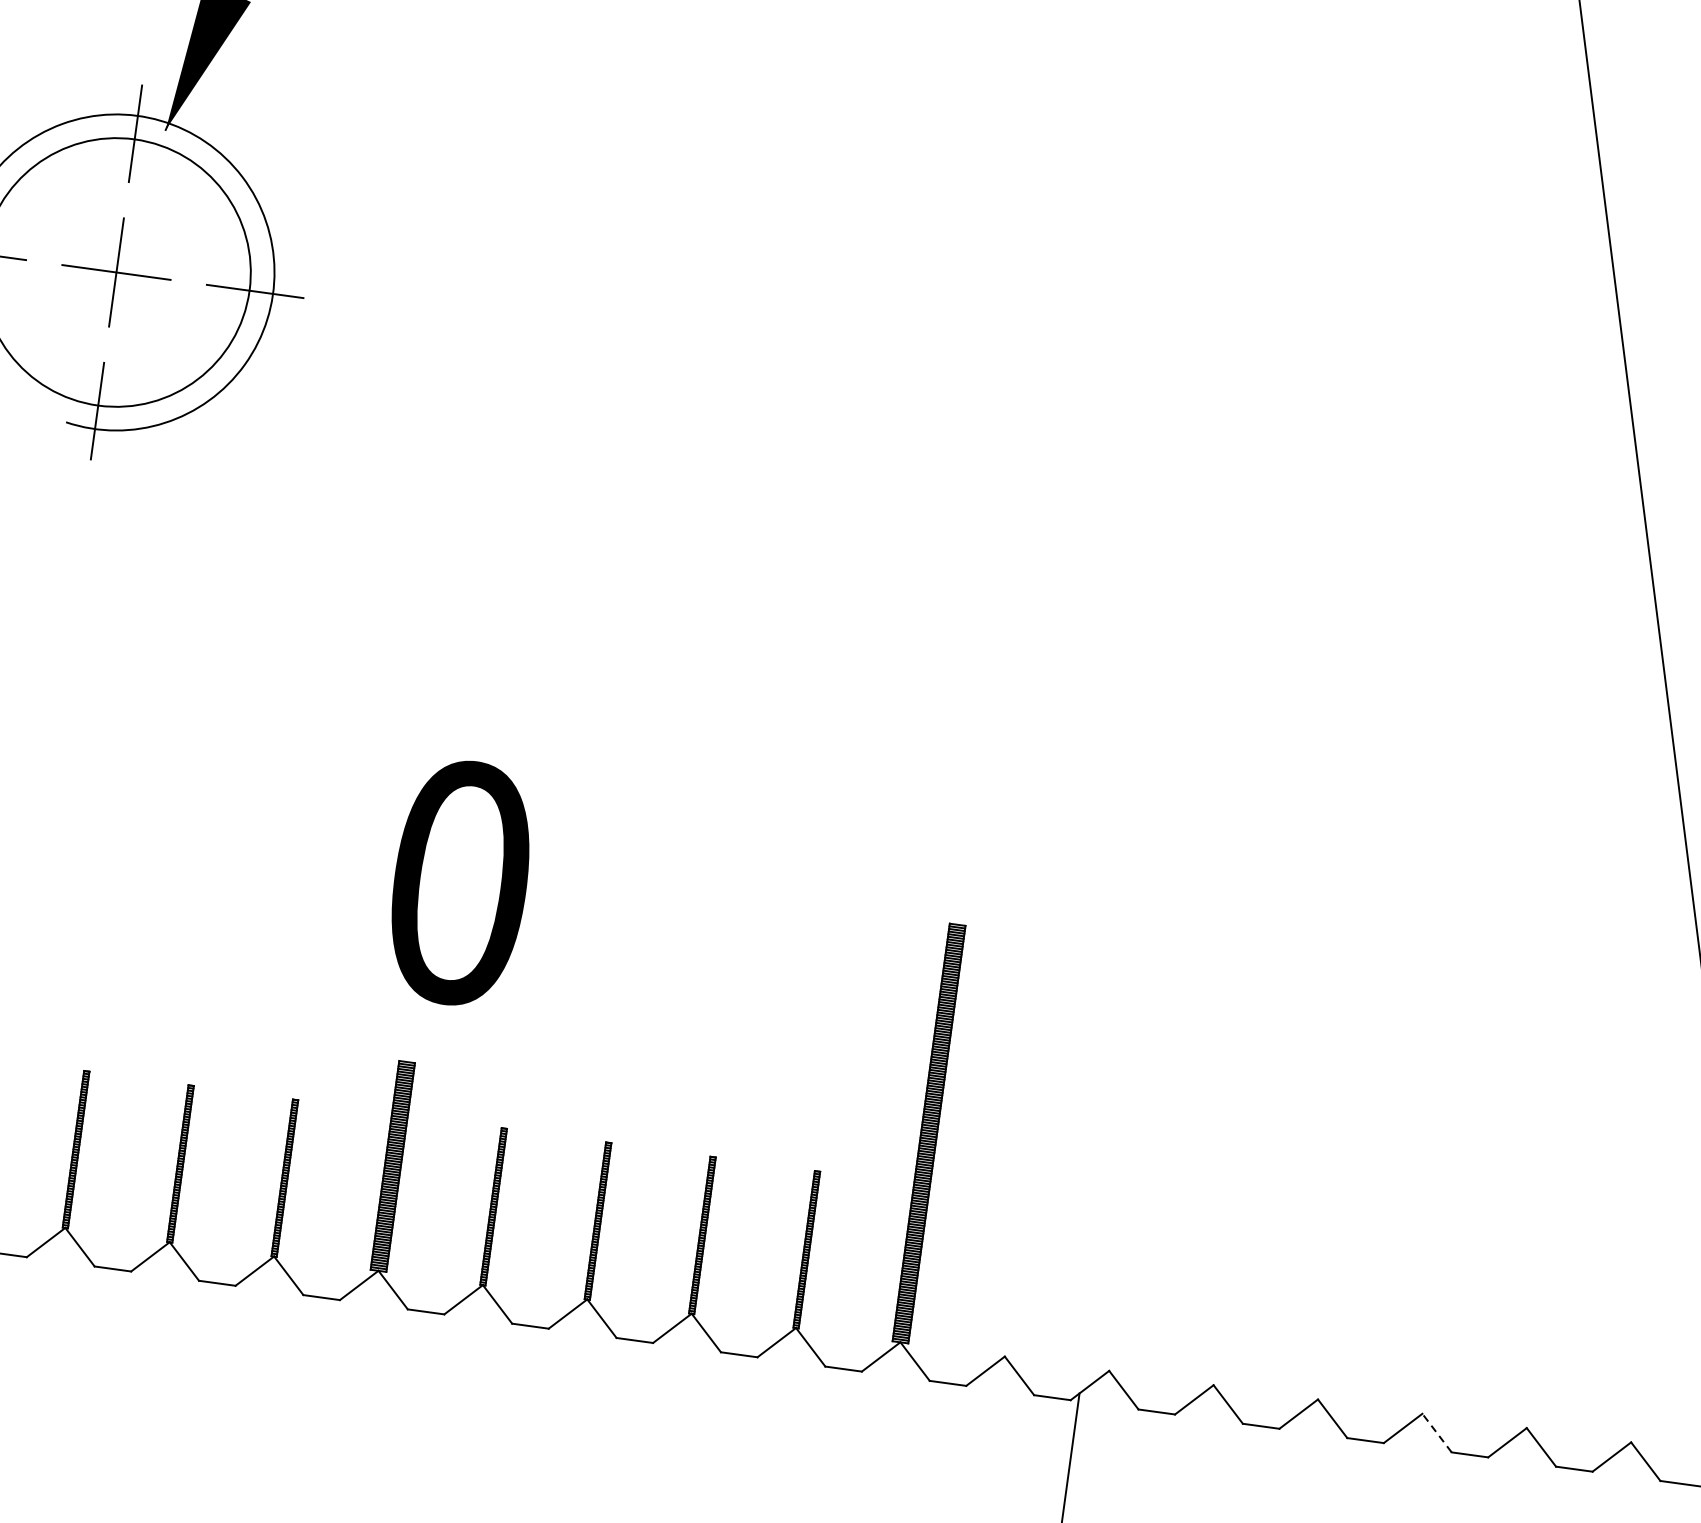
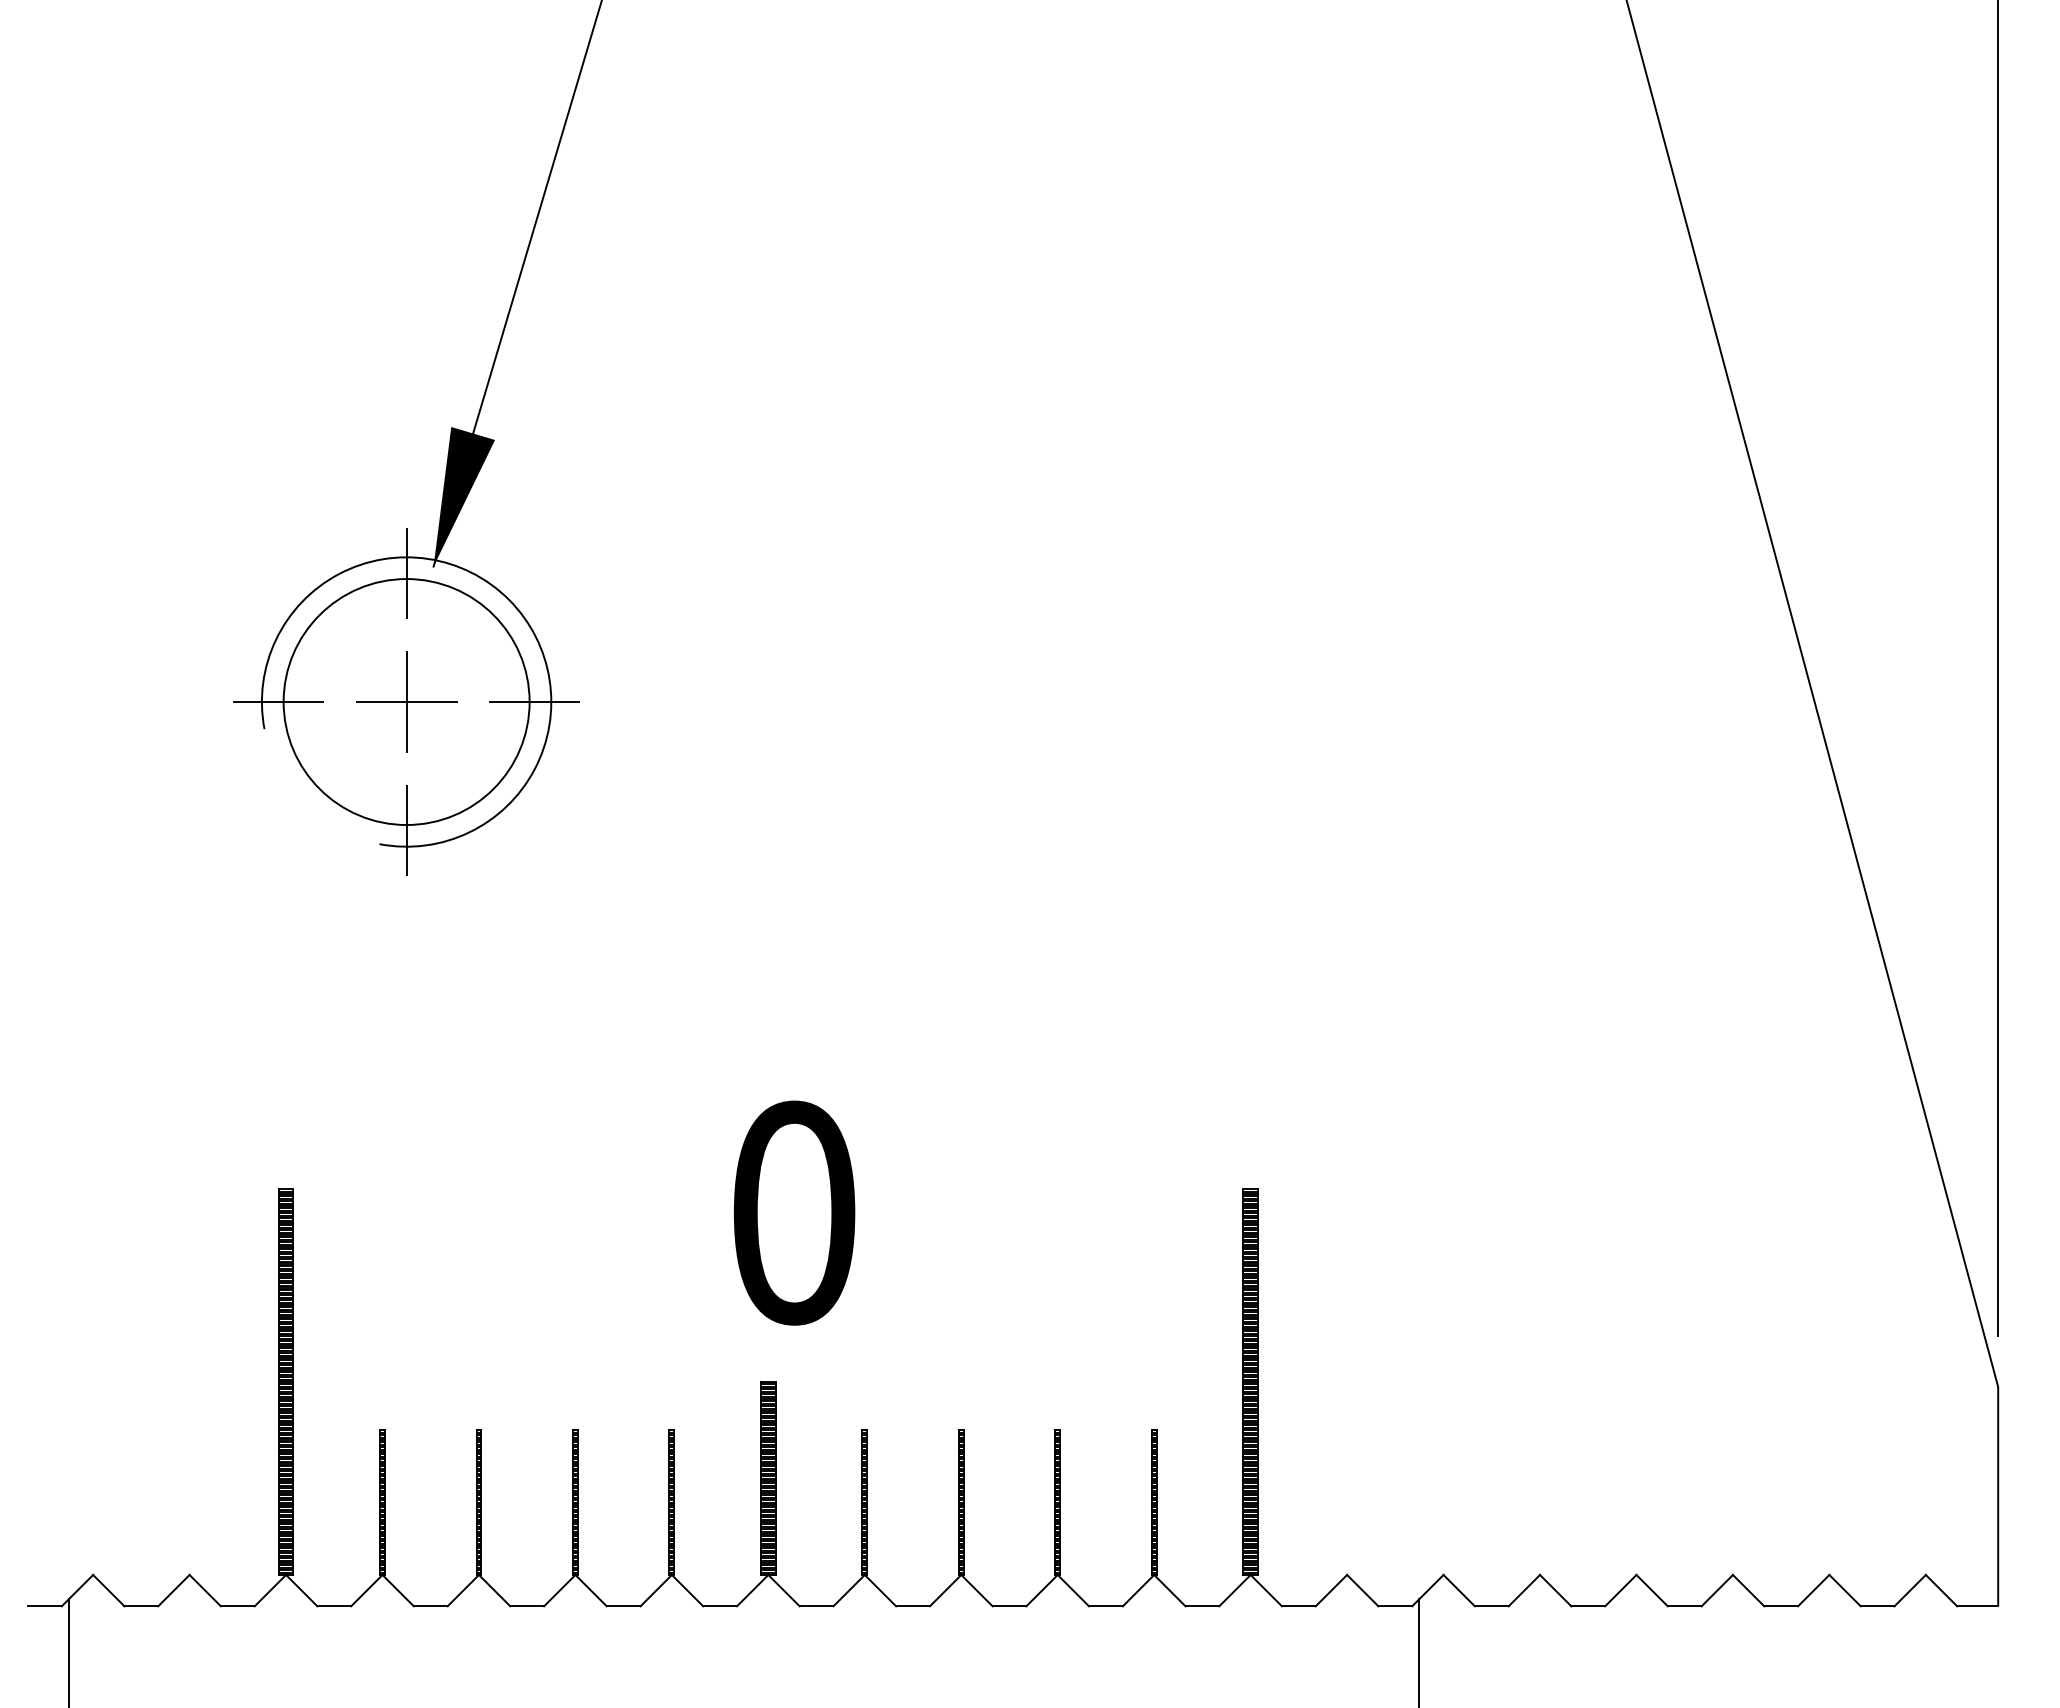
line: (1436, 1432) -> (1748, 1590), dashed -> solid

